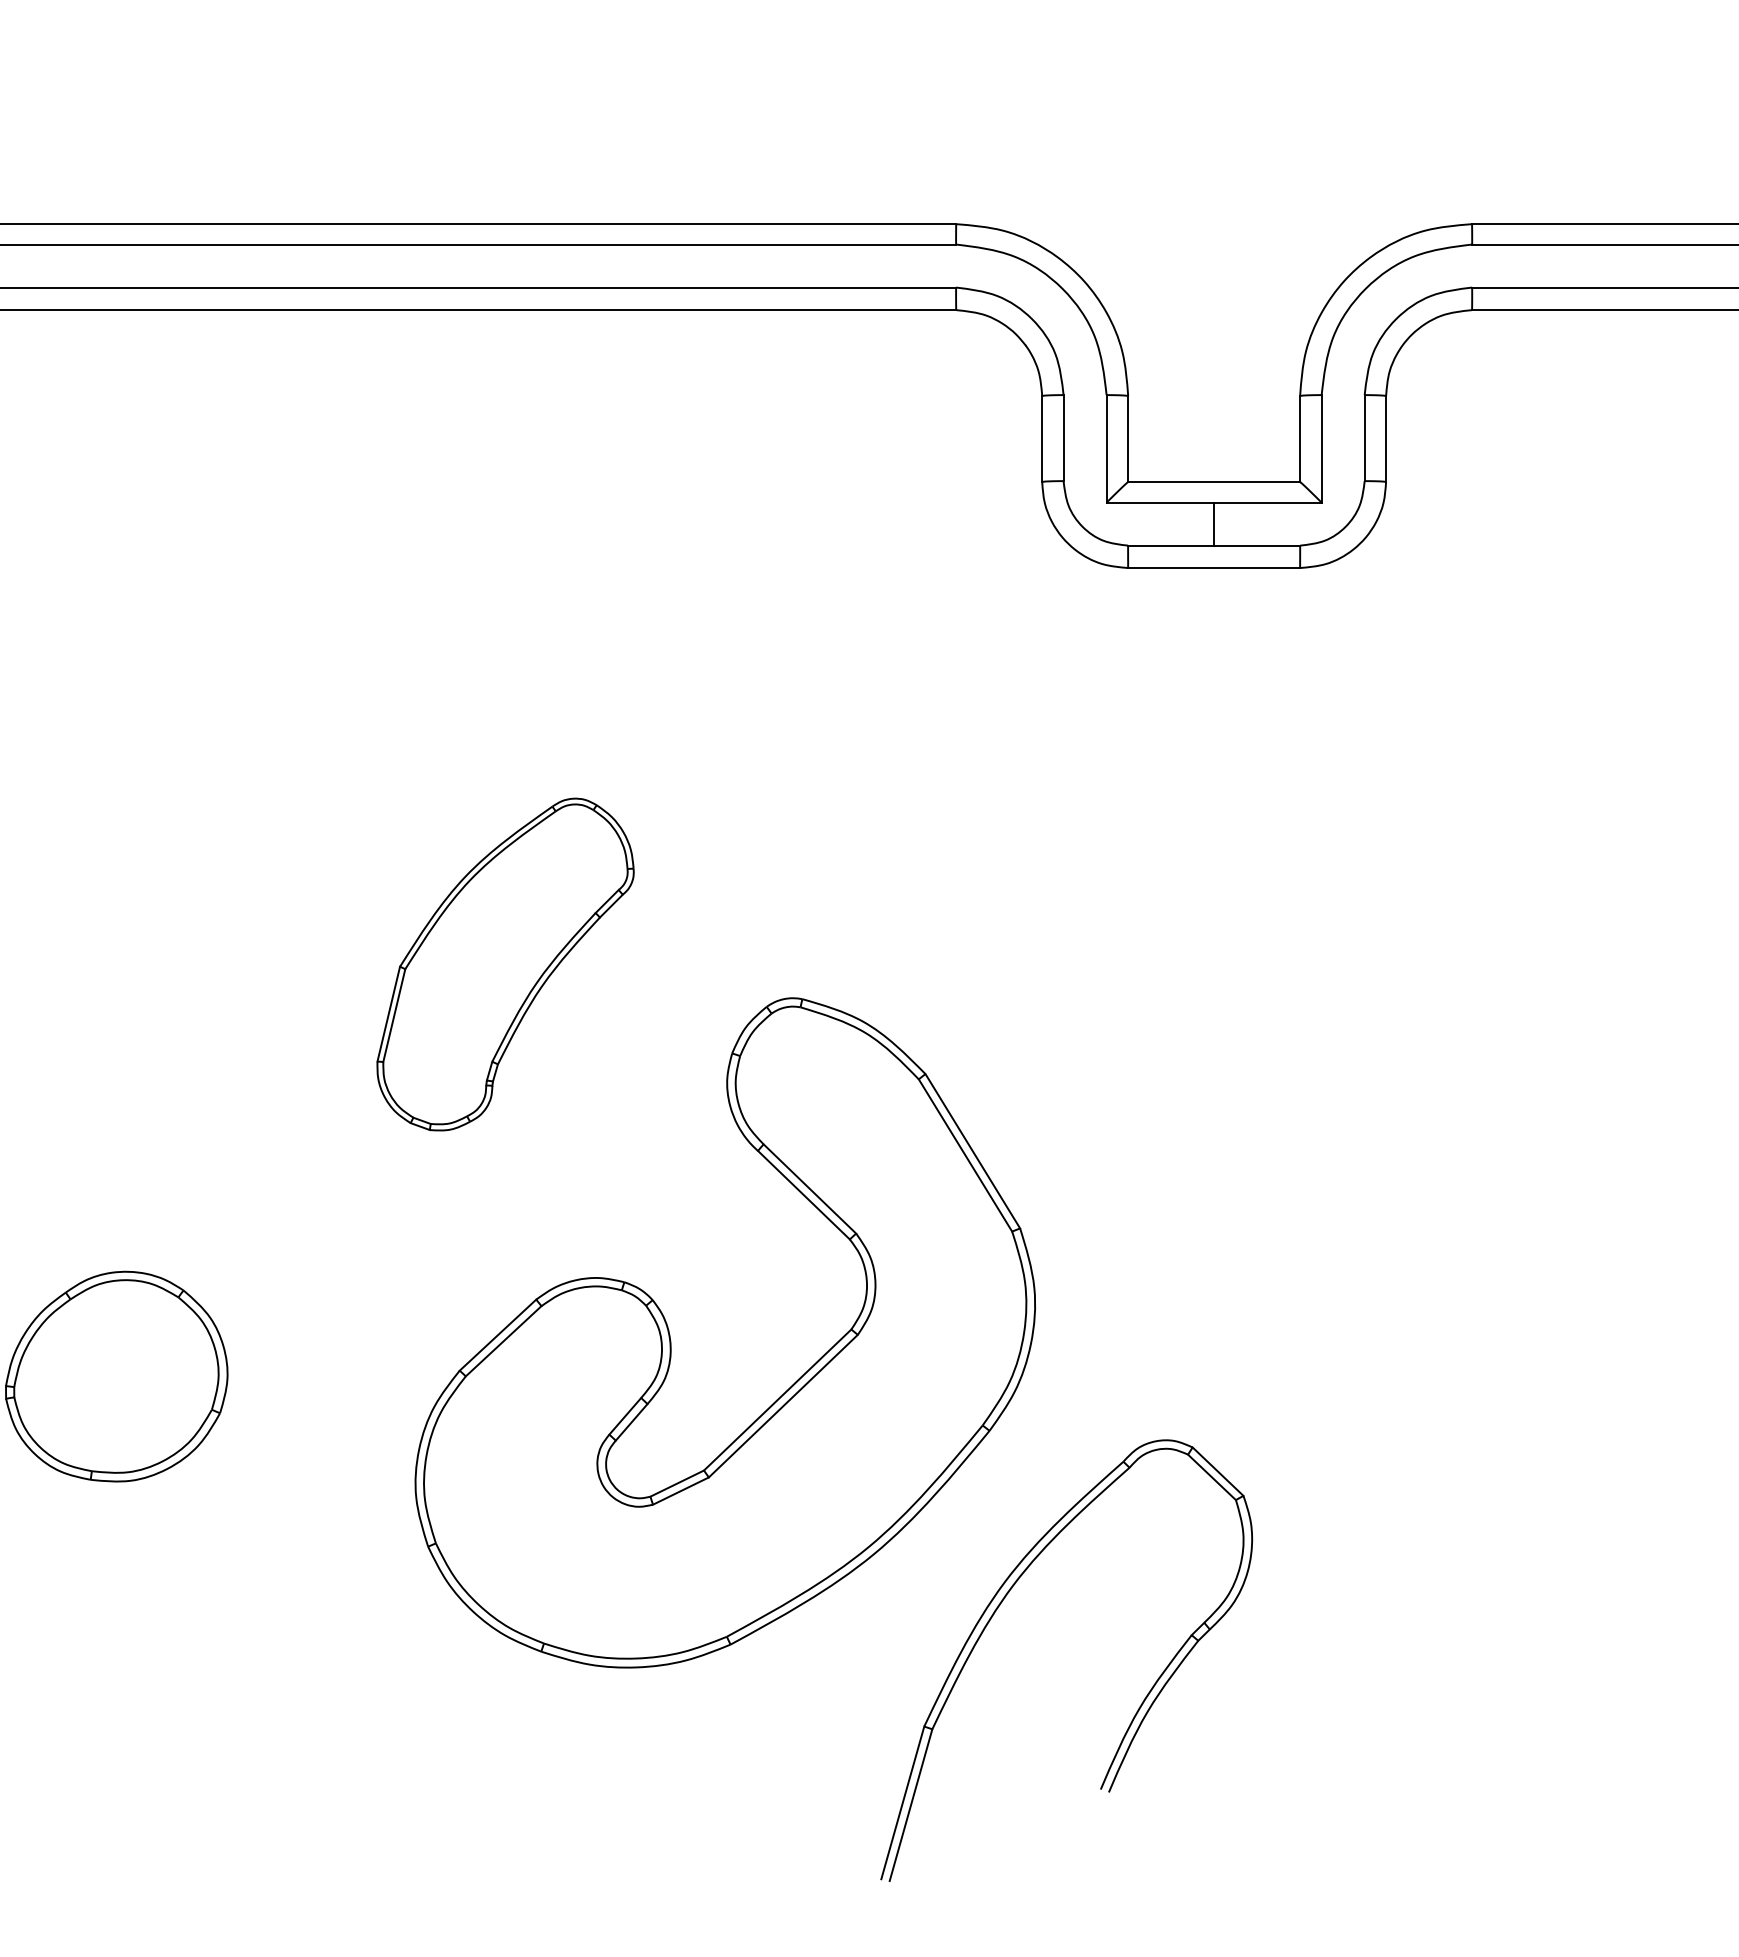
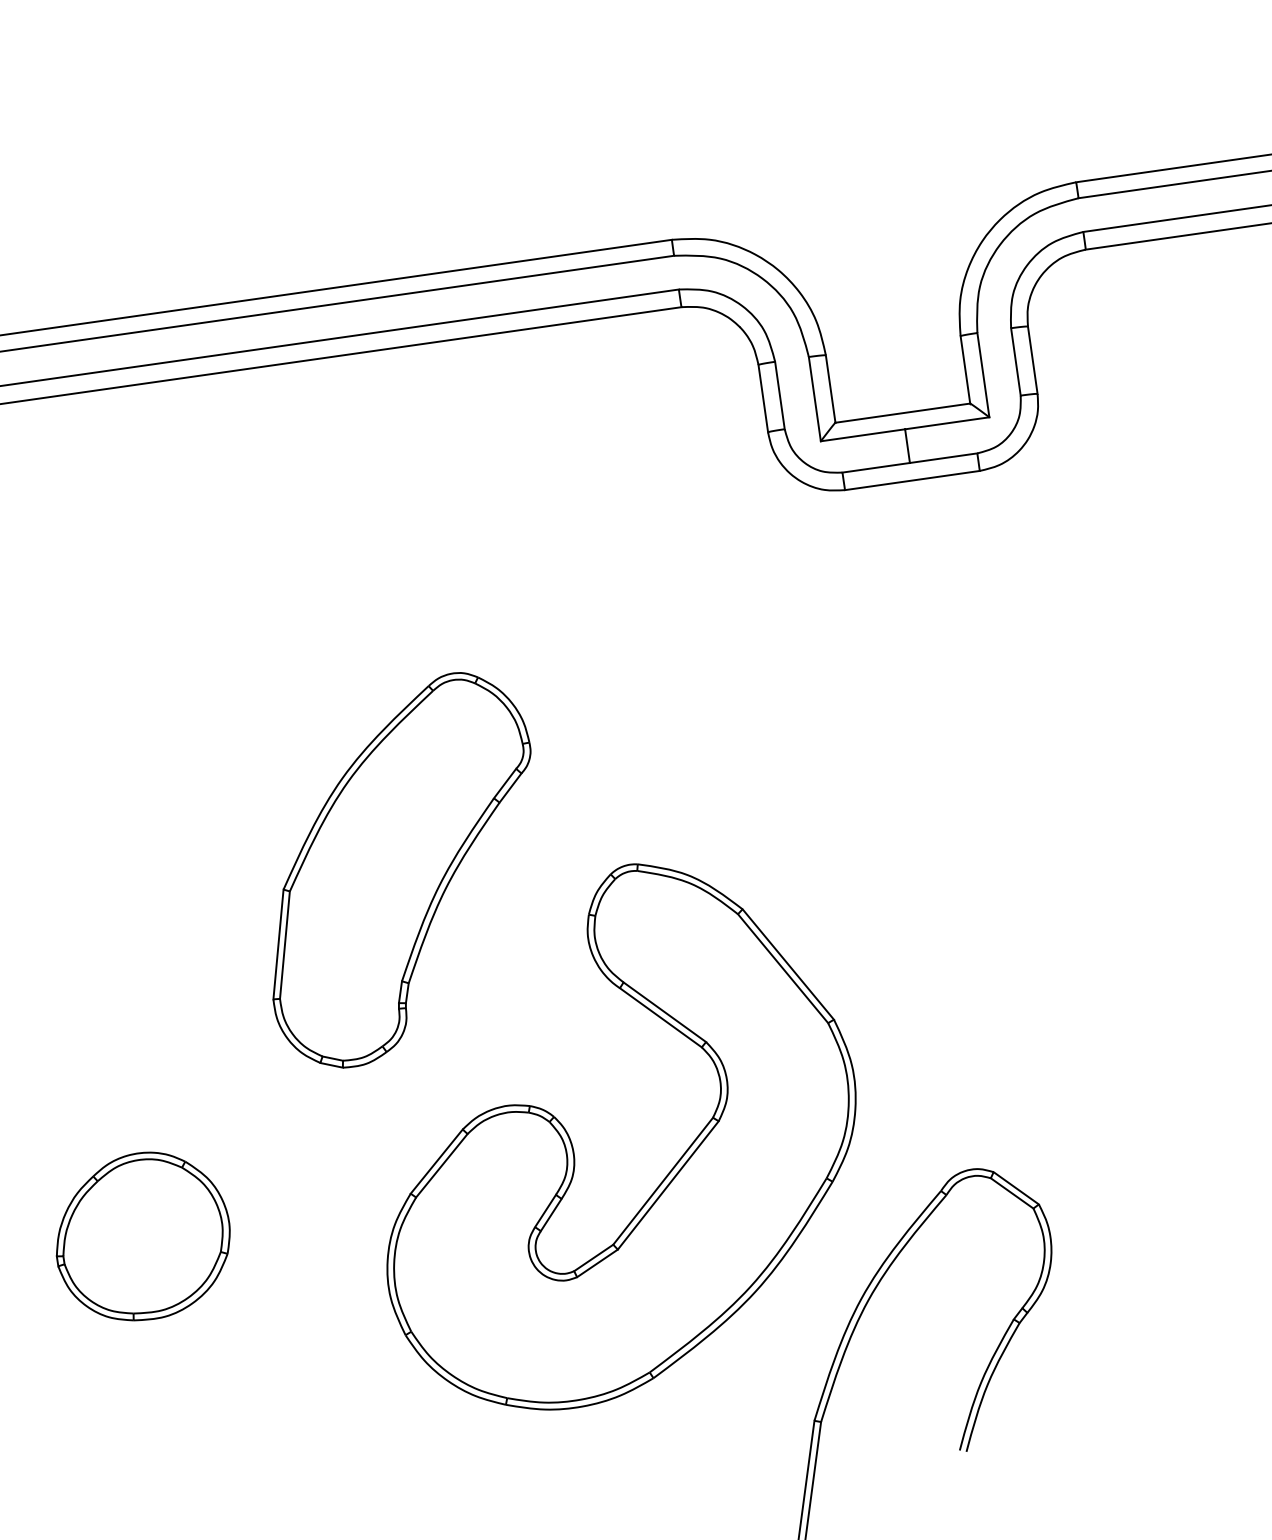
part: (505, 964) -> (401, 870), size x1.43

